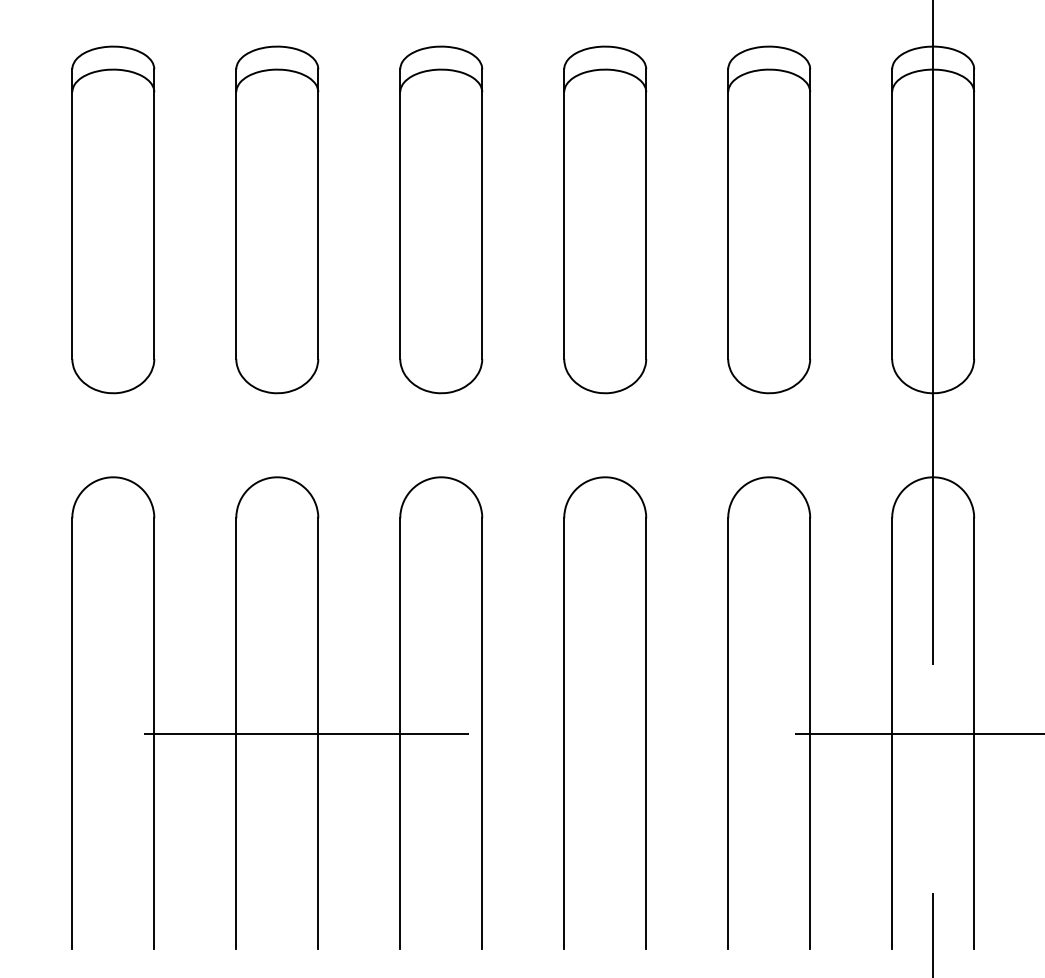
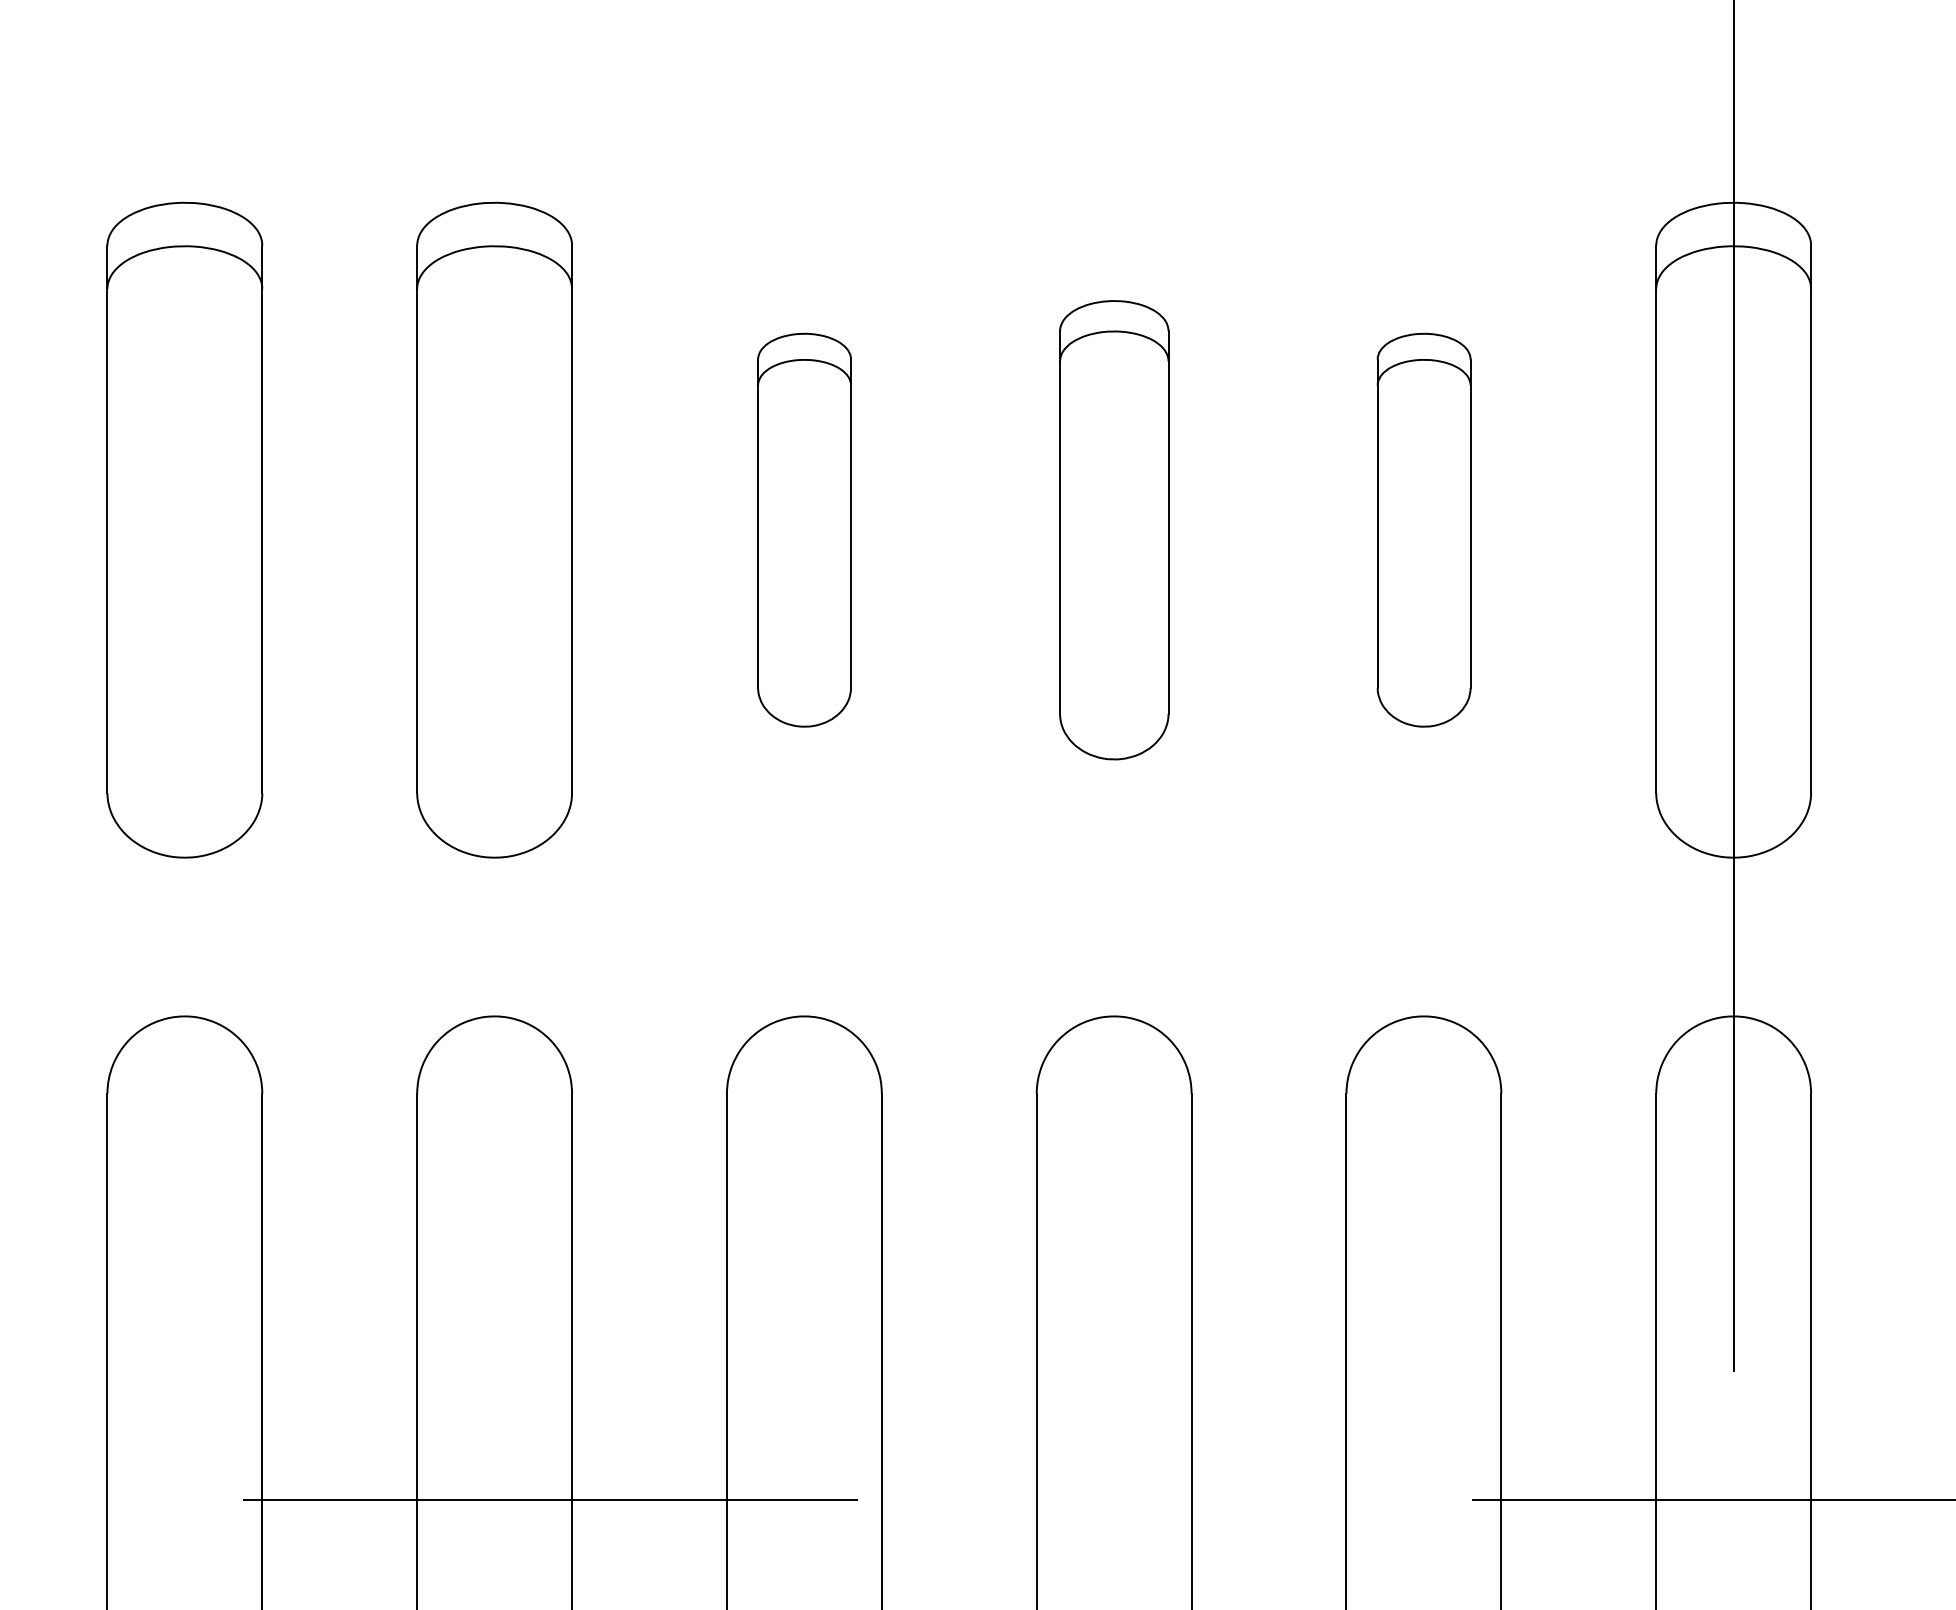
part: (441, 219) -> (804, 529), size x0.6
part: (605, 219) -> (1114, 529), size x0.7
part: (769, 219) -> (1424, 529), size x0.6

